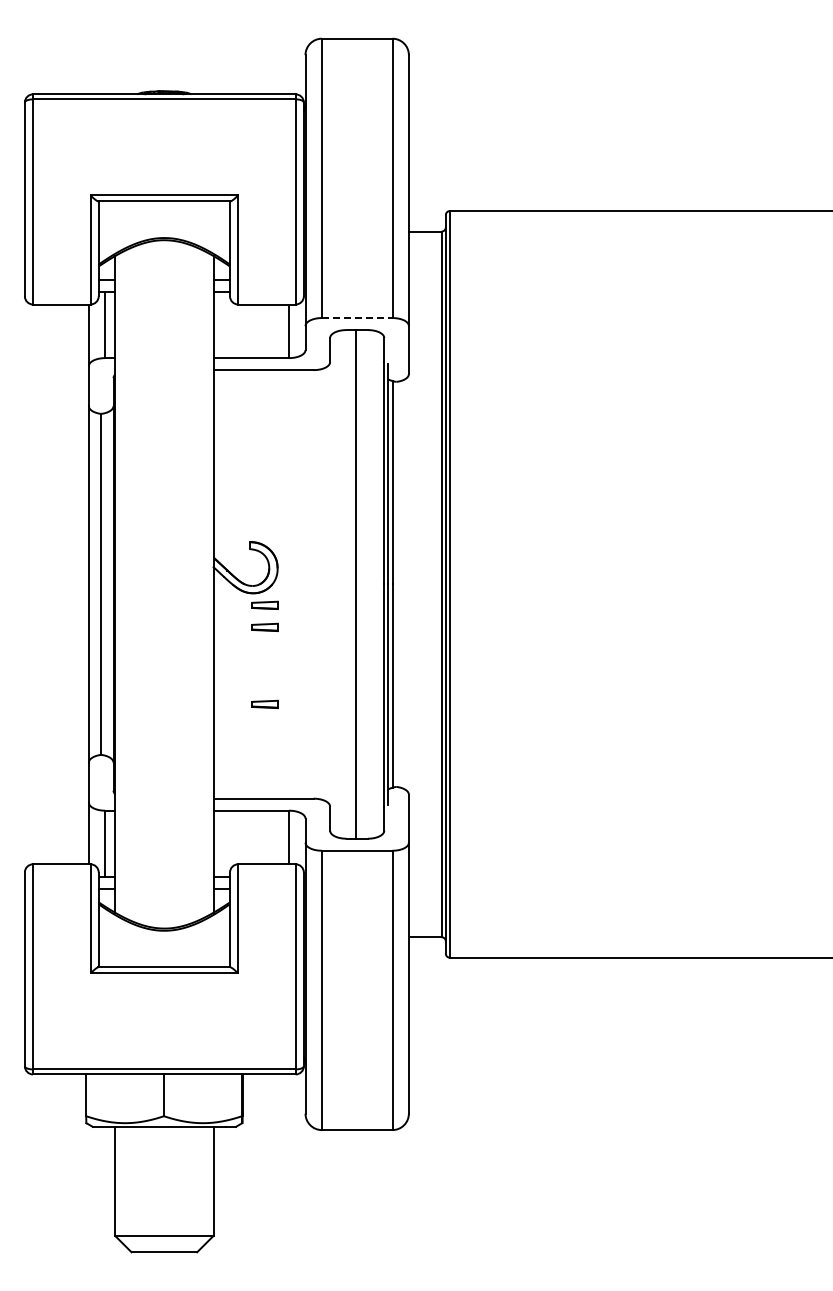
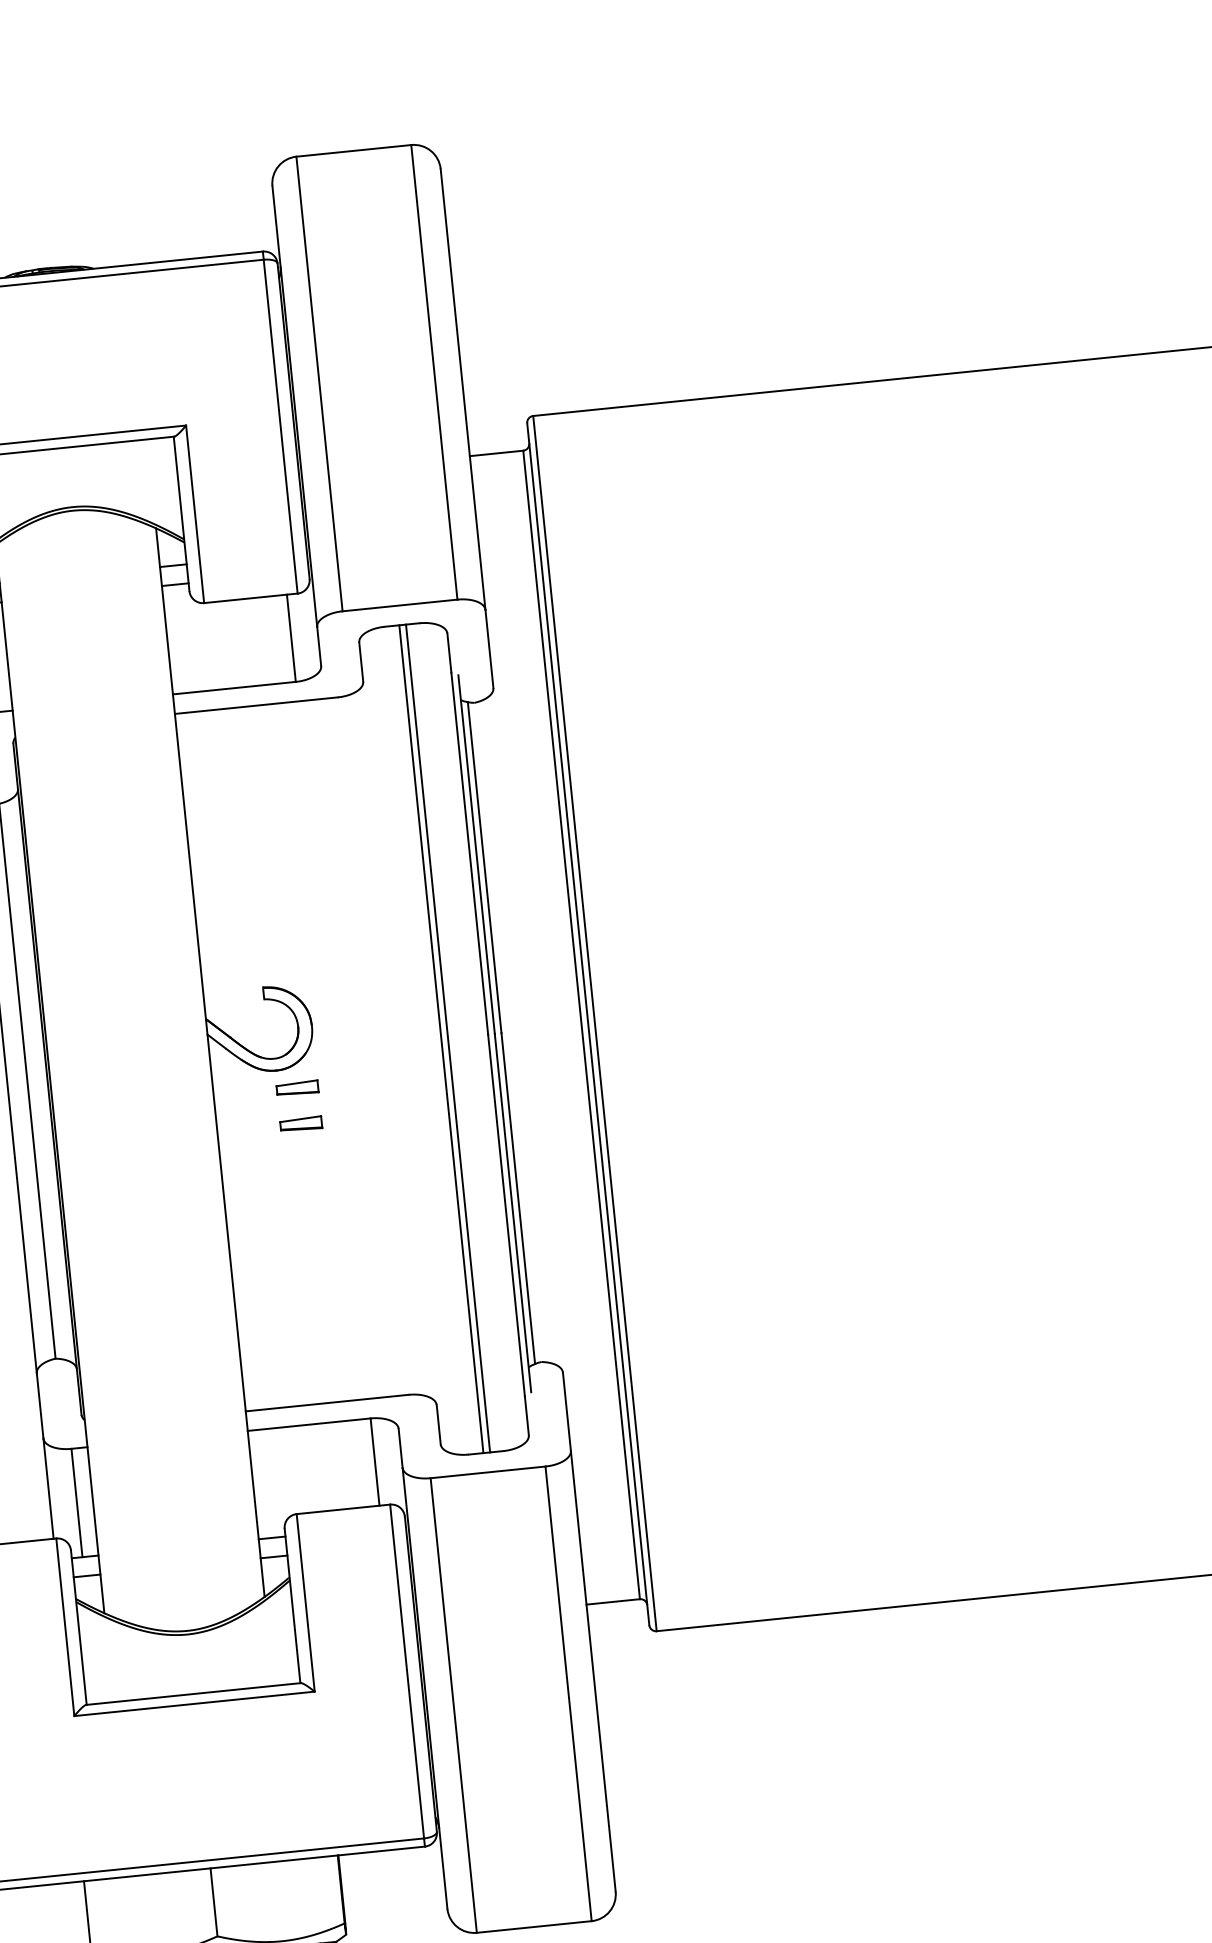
line: (357, 318) -> (400, 606), dashed -> solid
line: (359, 584) -> (447, 1038), added
part: (264, 703) -> (312, 1248), removed

